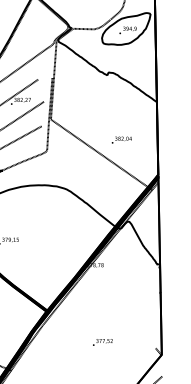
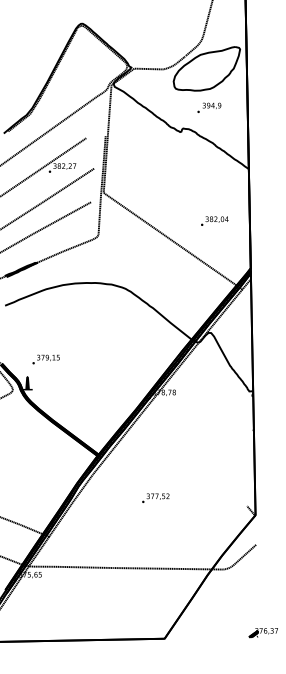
text: (128, 30) -> (209, 107), moved
text: (121, 139) -> (214, 220), moved
text: (102, 341) -> (155, 497), moved

